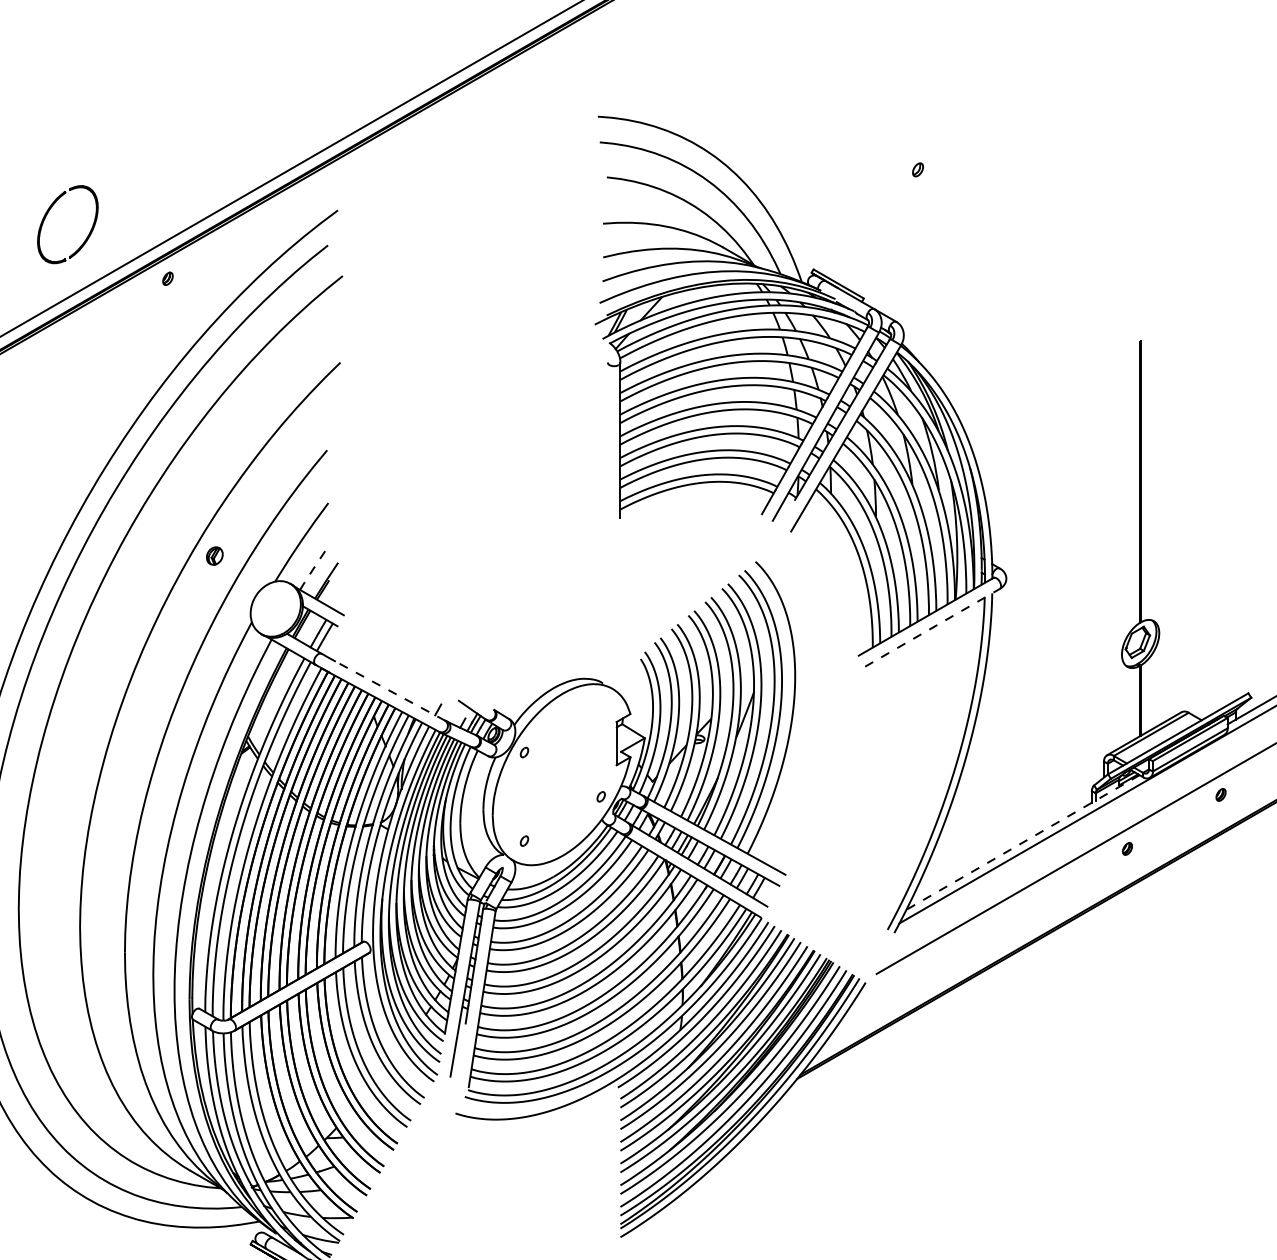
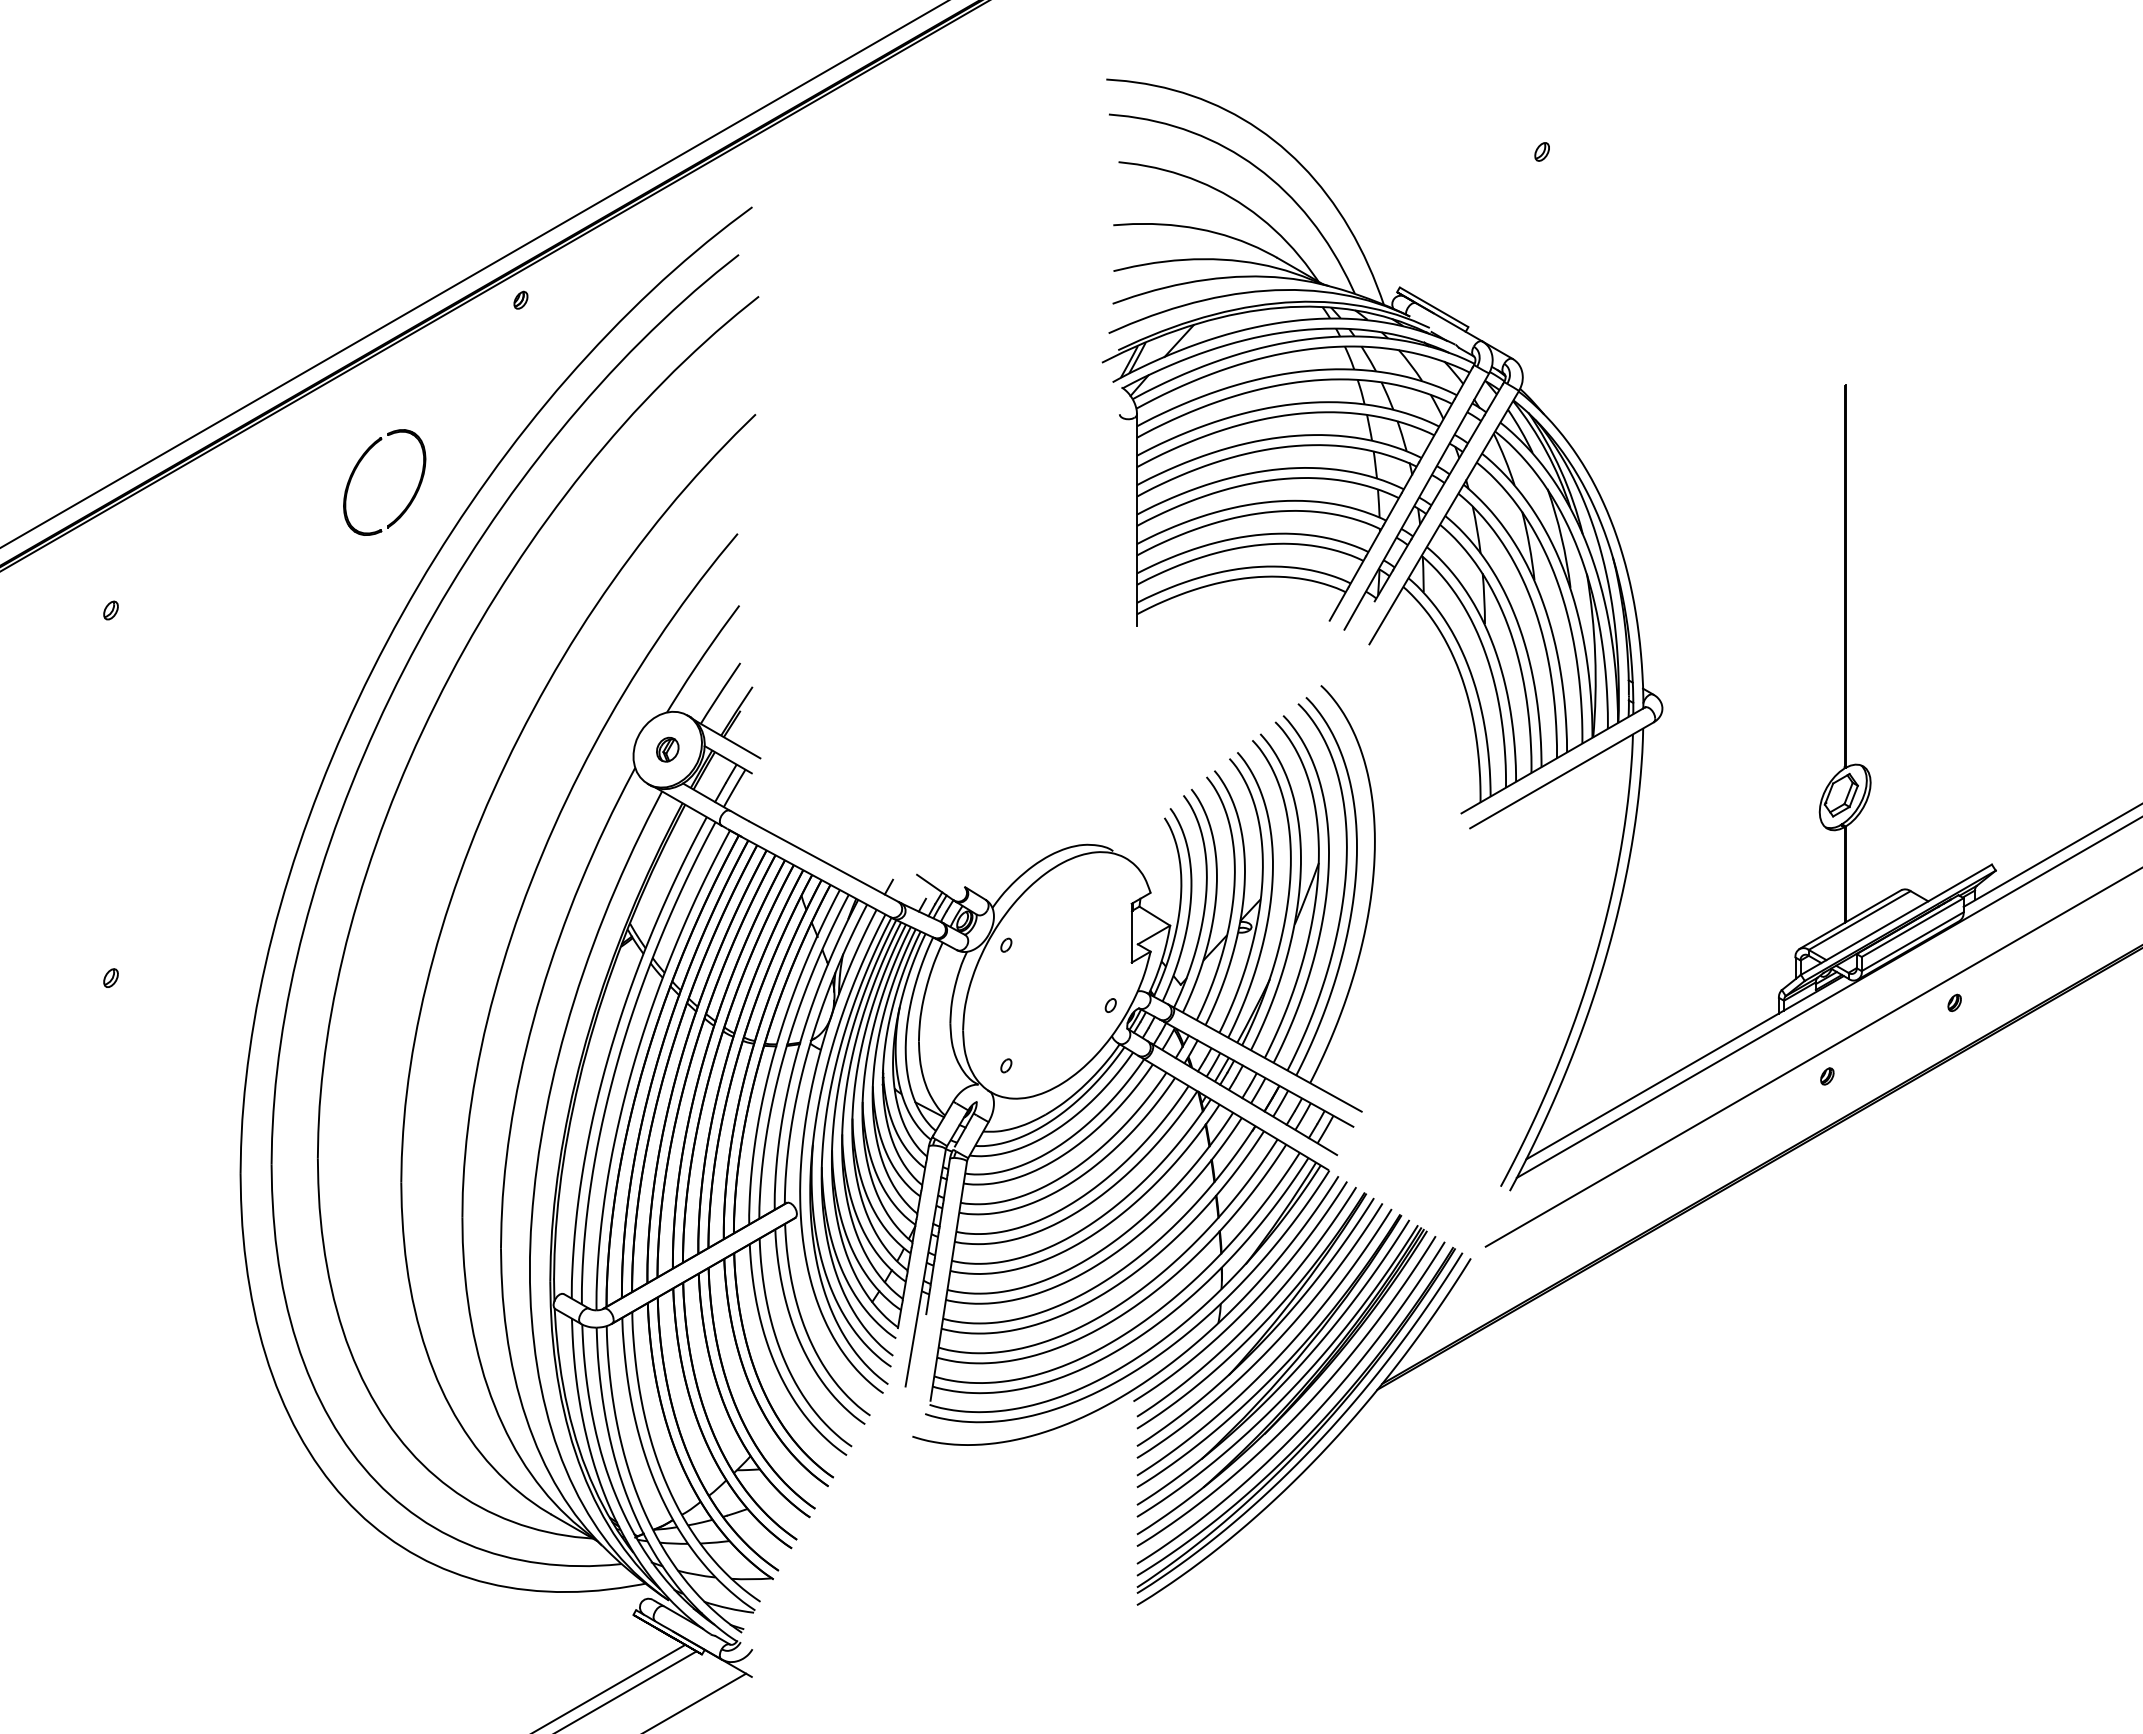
part: (49, 211) -> (359, 464), moved
part: (214, 555) -> (667, 749), moved
line: (314, 567) -> (720, 693), dashed -> solid
line: (932, 627) -> (1561, 775), dashed -> solid
line: (390, 691) -> (824, 861), dashed -> solid
line: (1022, 842) -> (1684, 1067), dashed -> solid

